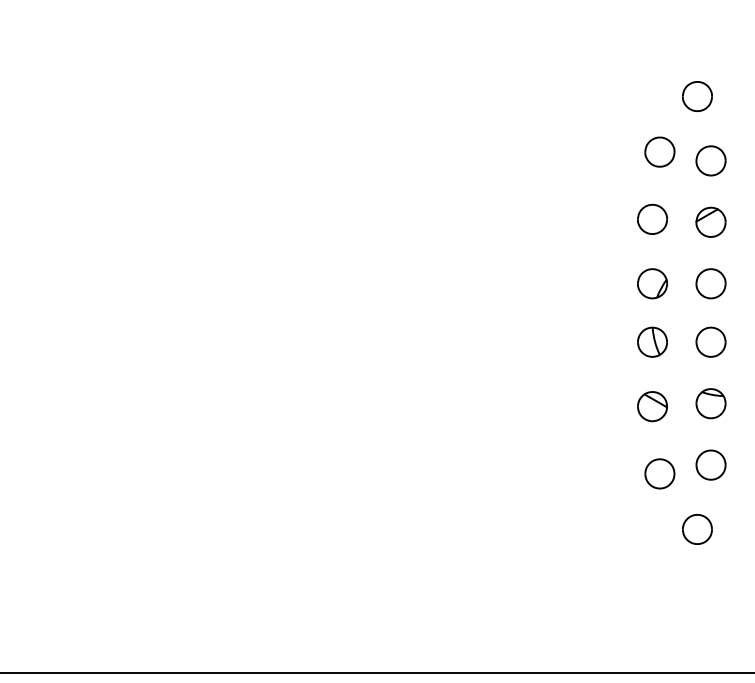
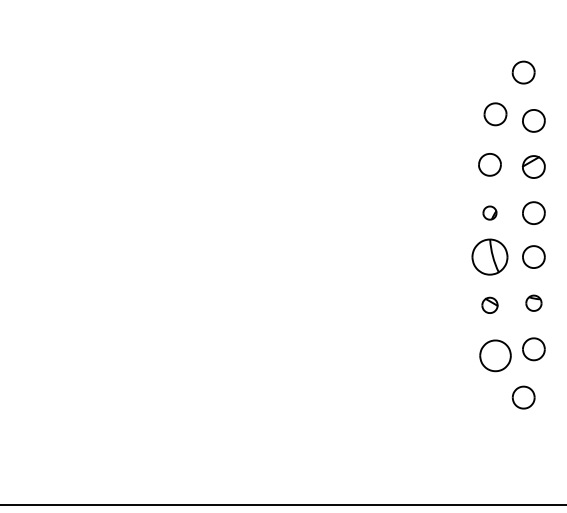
part: (651, 282) -> (489, 212), size x0.6
part: (651, 341) -> (489, 256), size x1.6
part: (710, 404) -> (533, 303), size x0.7
part: (651, 406) -> (489, 305), size x0.7
part: (659, 473) -> (495, 355), size x1.4

